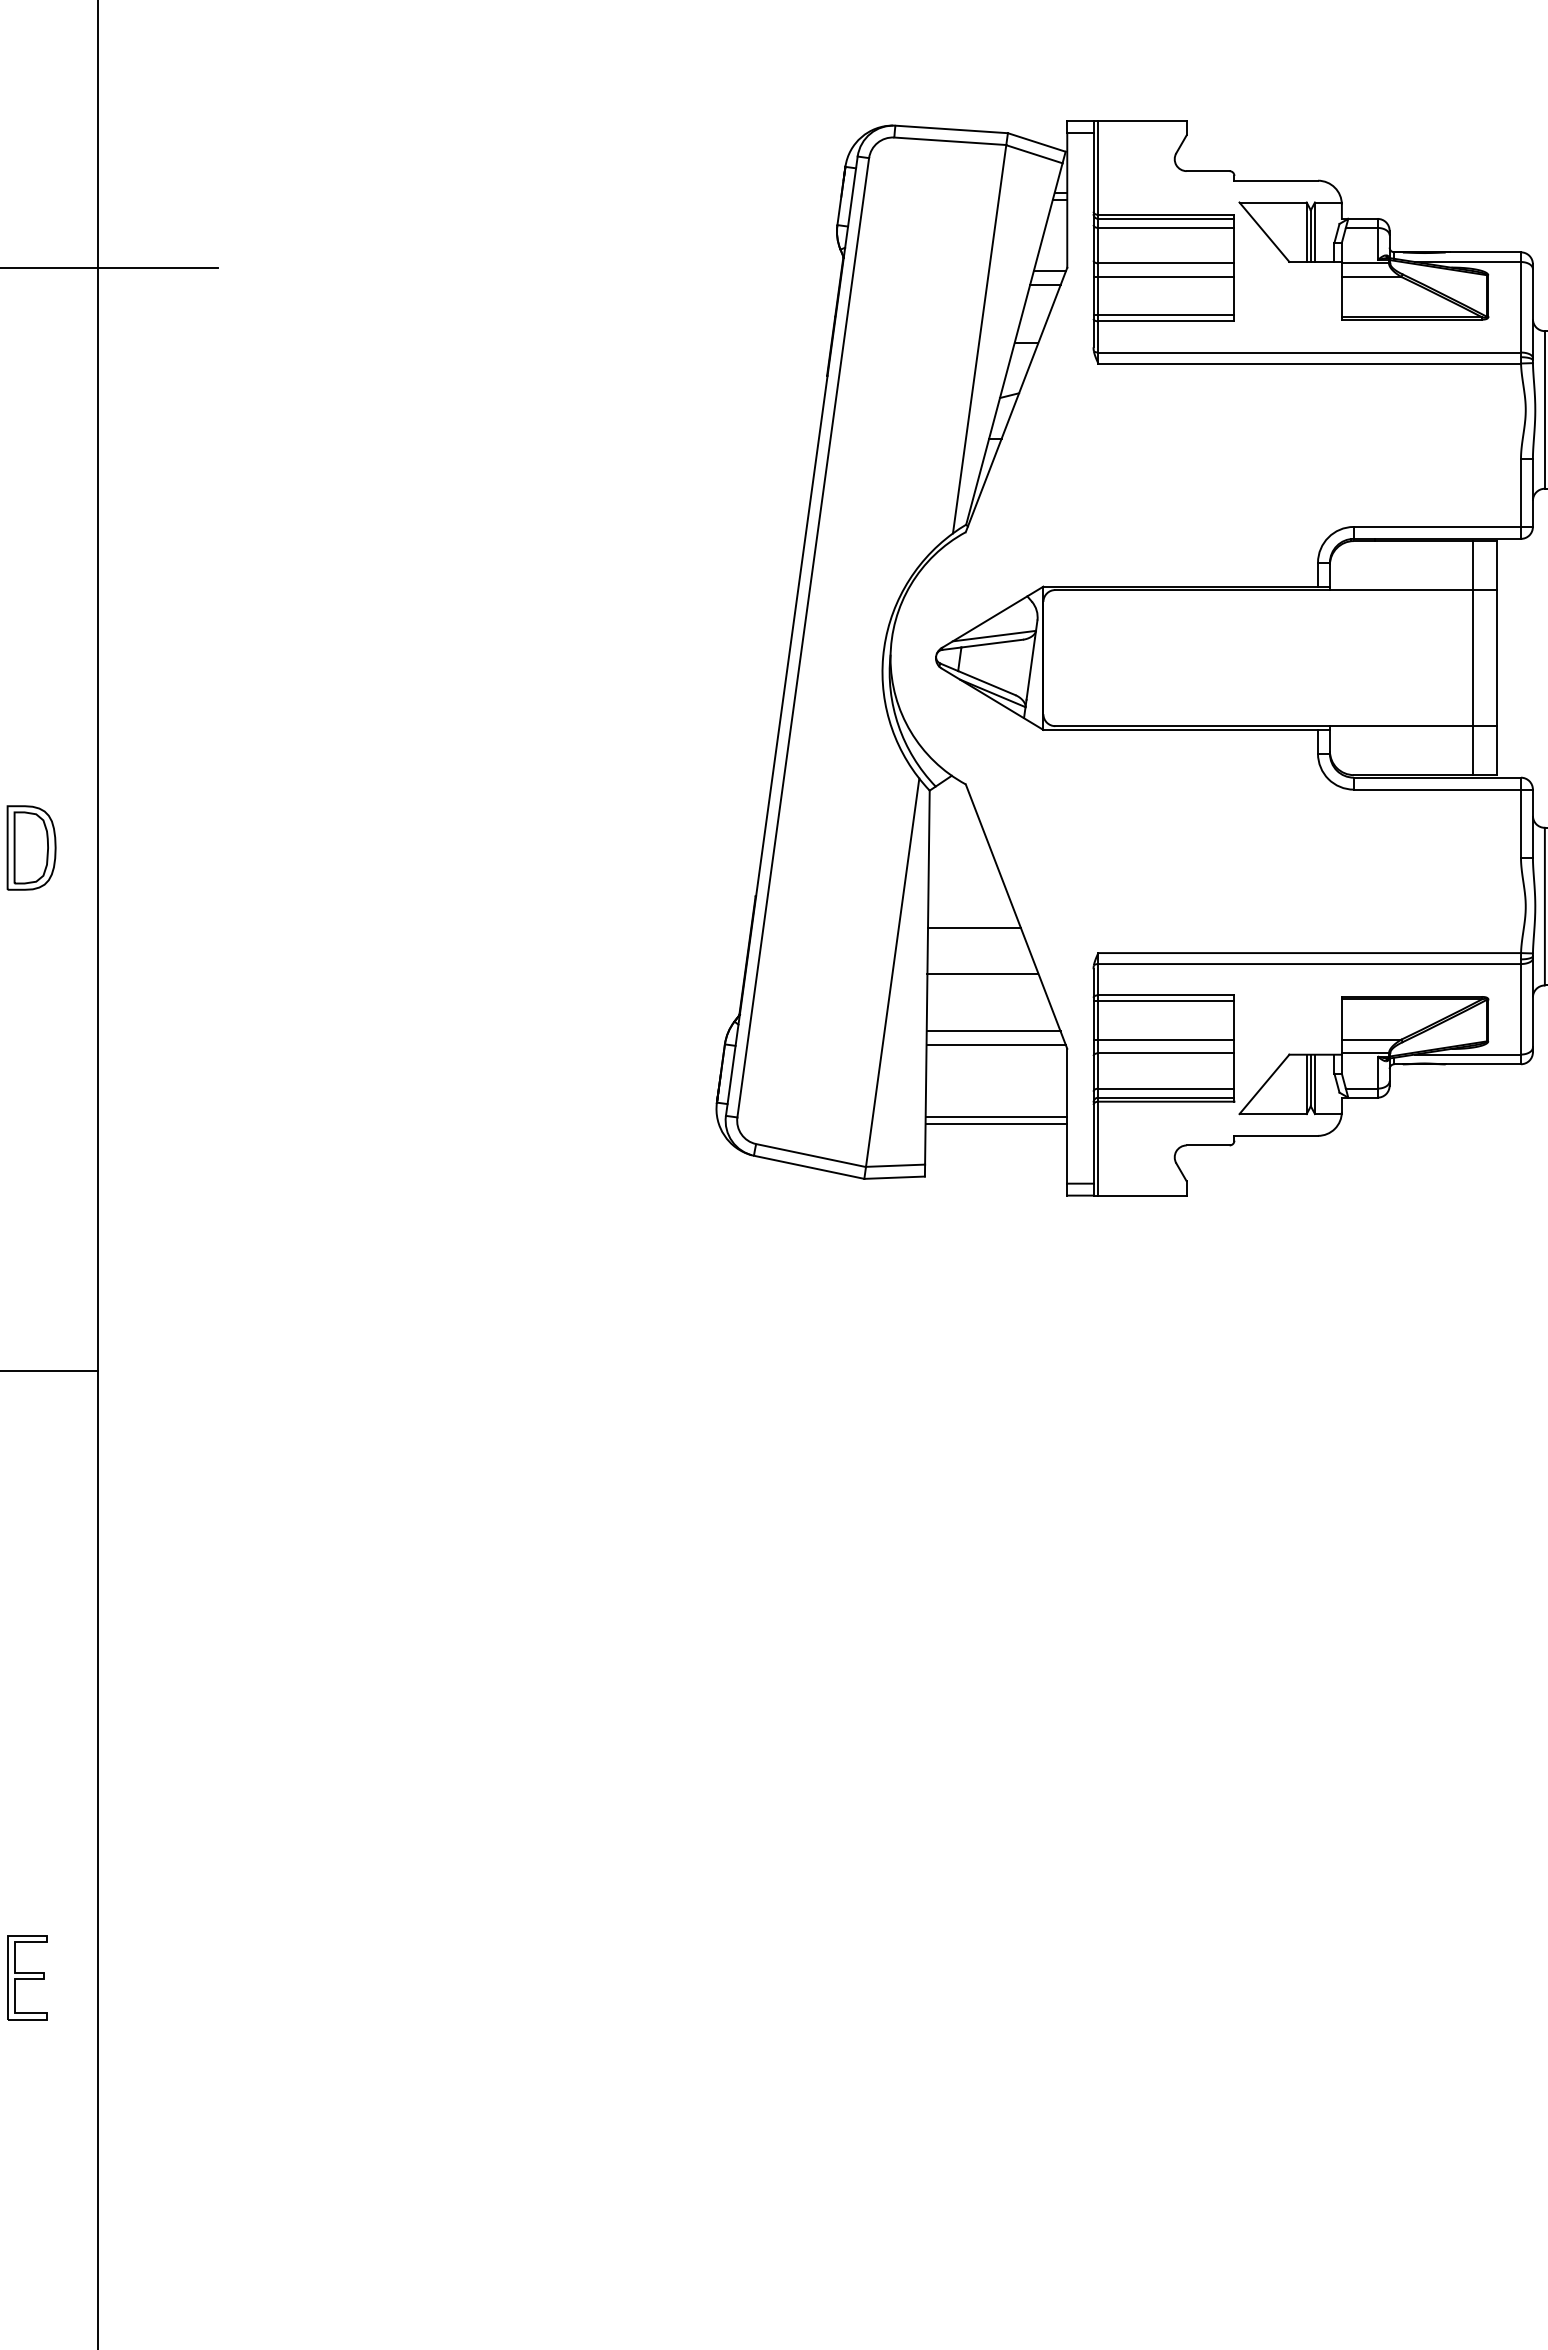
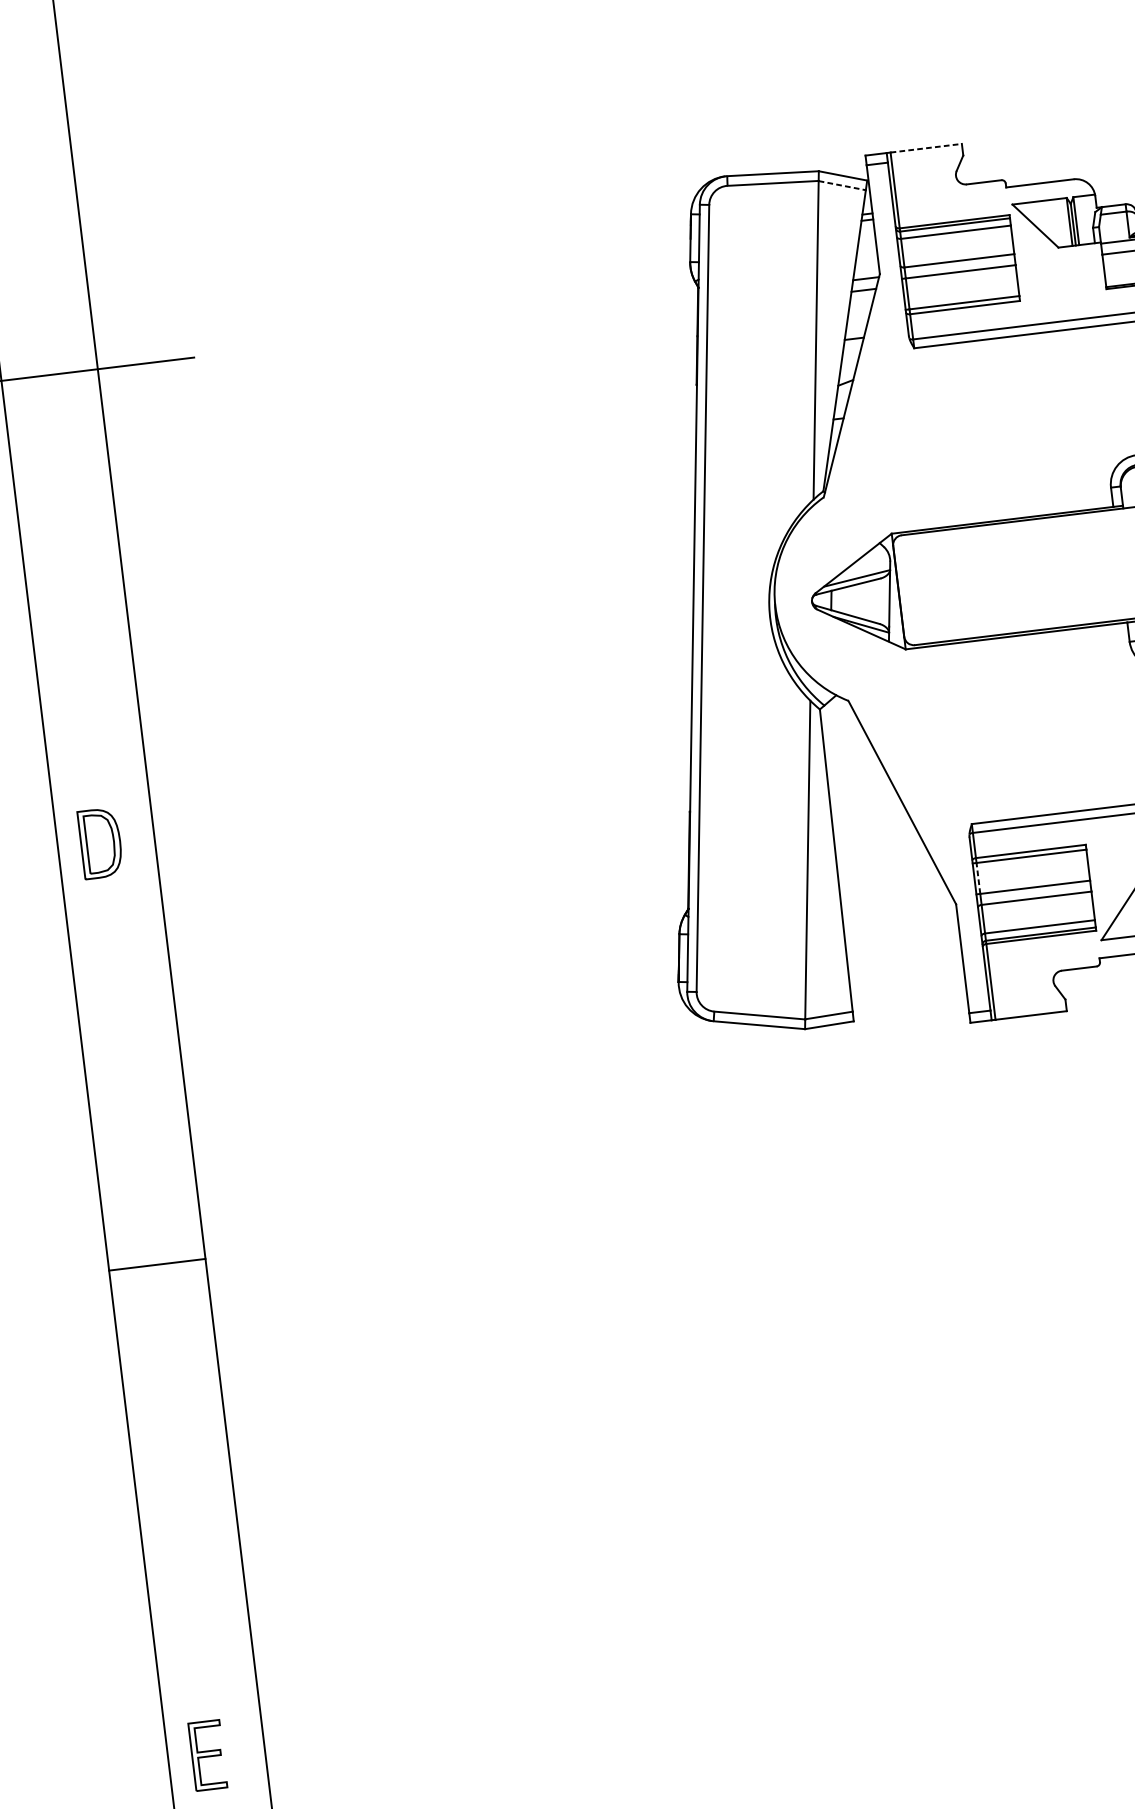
line: (1142, 121) -> (926, 148), solid -> dashed
line: (1034, 154) -> (842, 185), solid -> dashed
line: (974, 928) -> (869, 816), removed
line: (982, 973) -> (880, 851), removed
line: (1098, 1019) -> (978, 877), solid -> dashed
line: (993, 1031) -> (894, 897), removed
line: (995, 1045) -> (897, 908), removed
line: (996, 1116) -> (905, 965), removed
line: (996, 1123) -> (906, 971), removed

